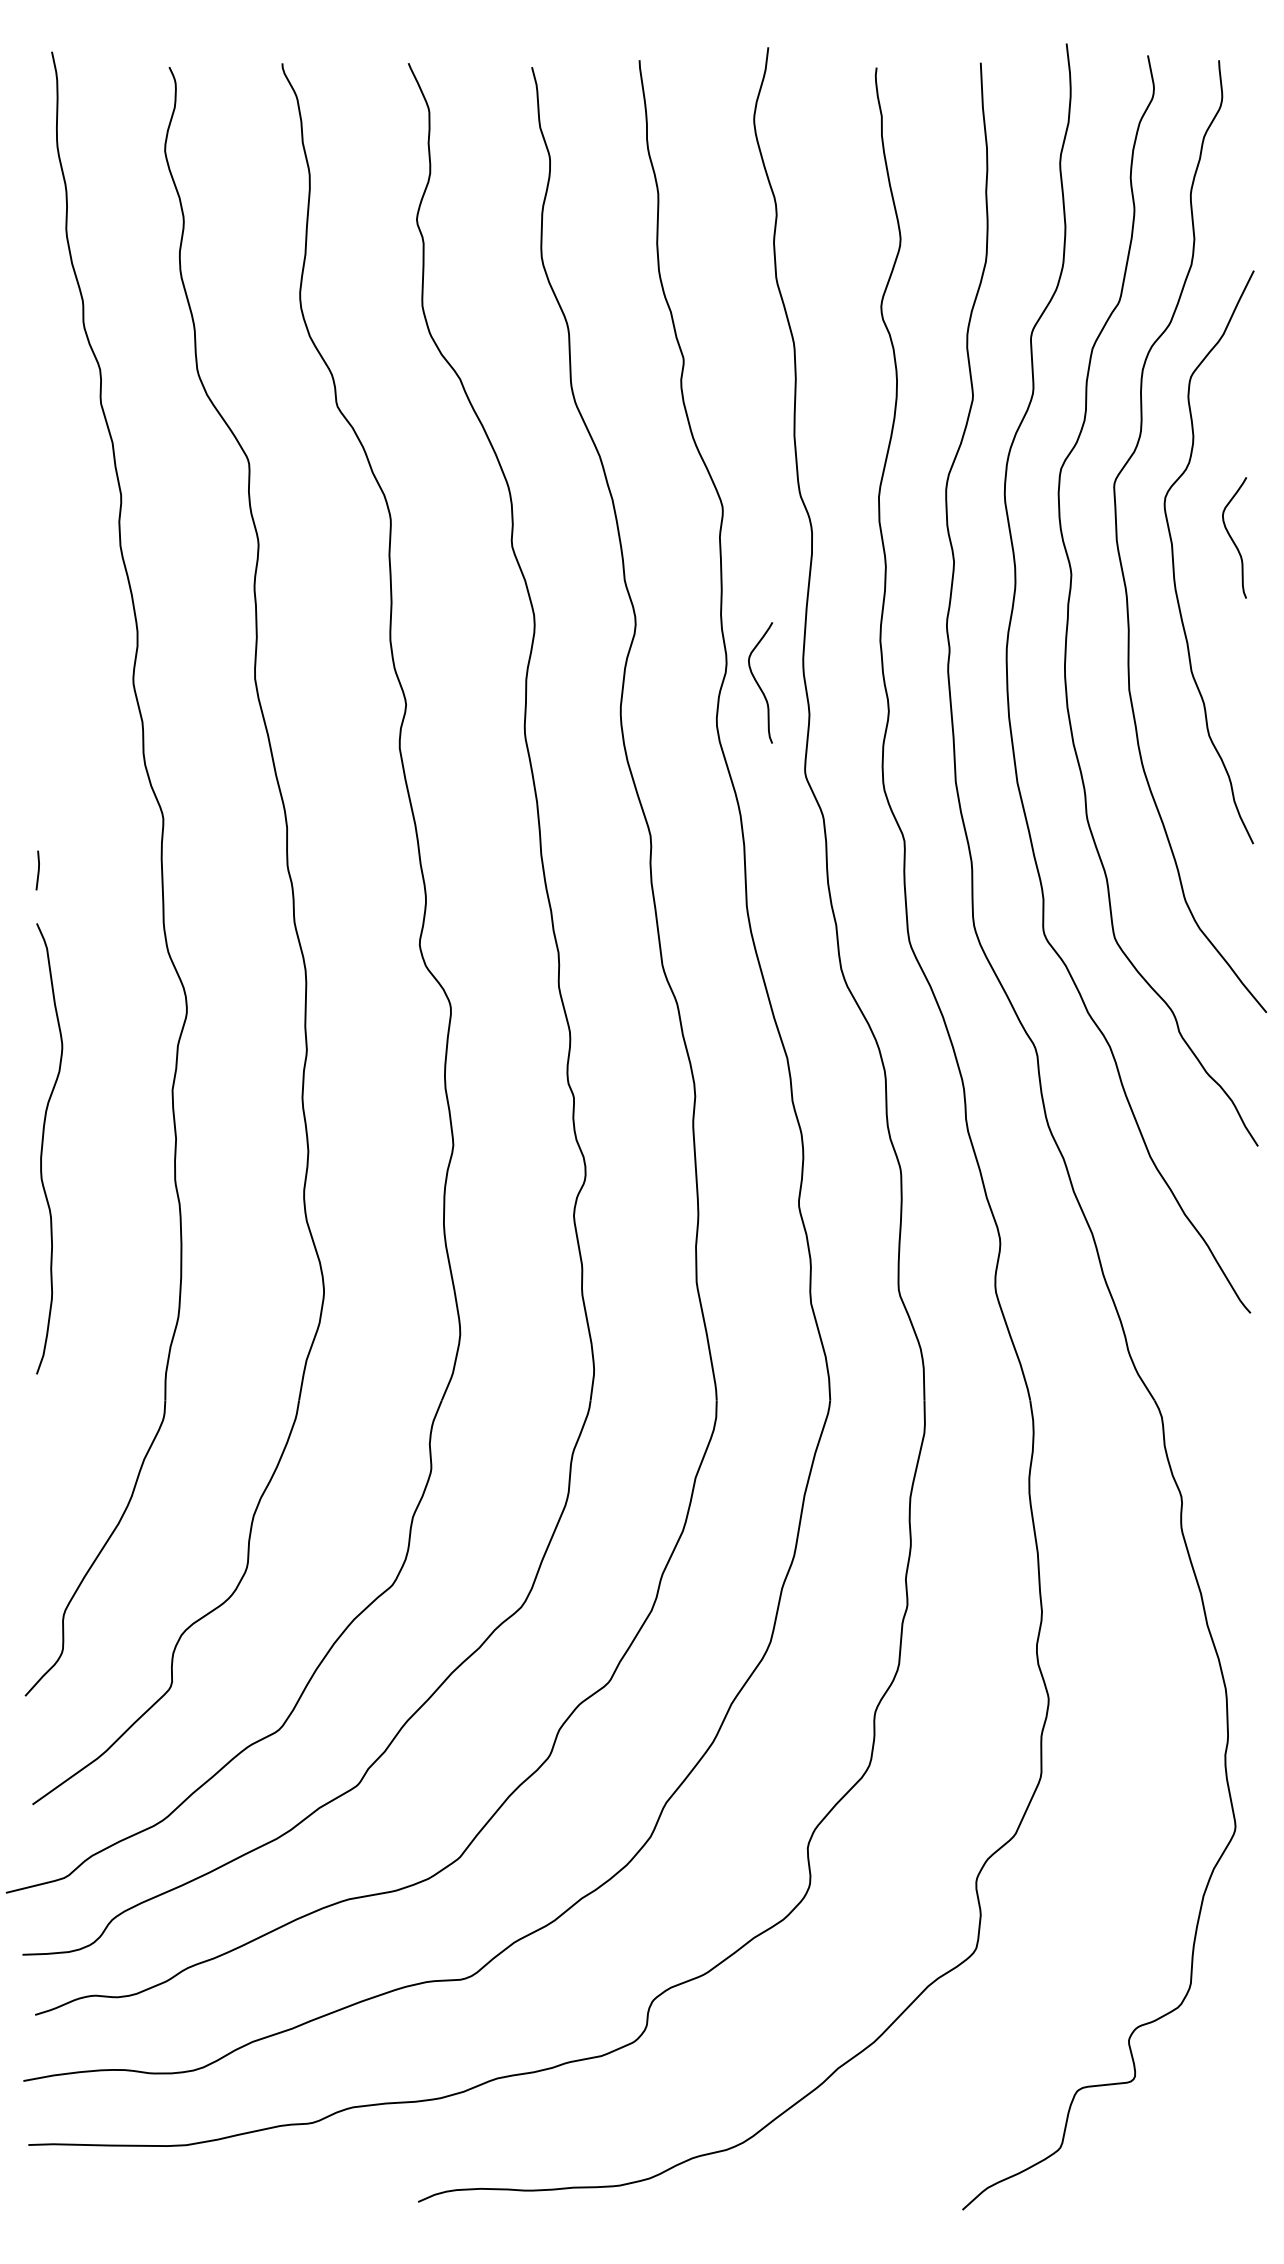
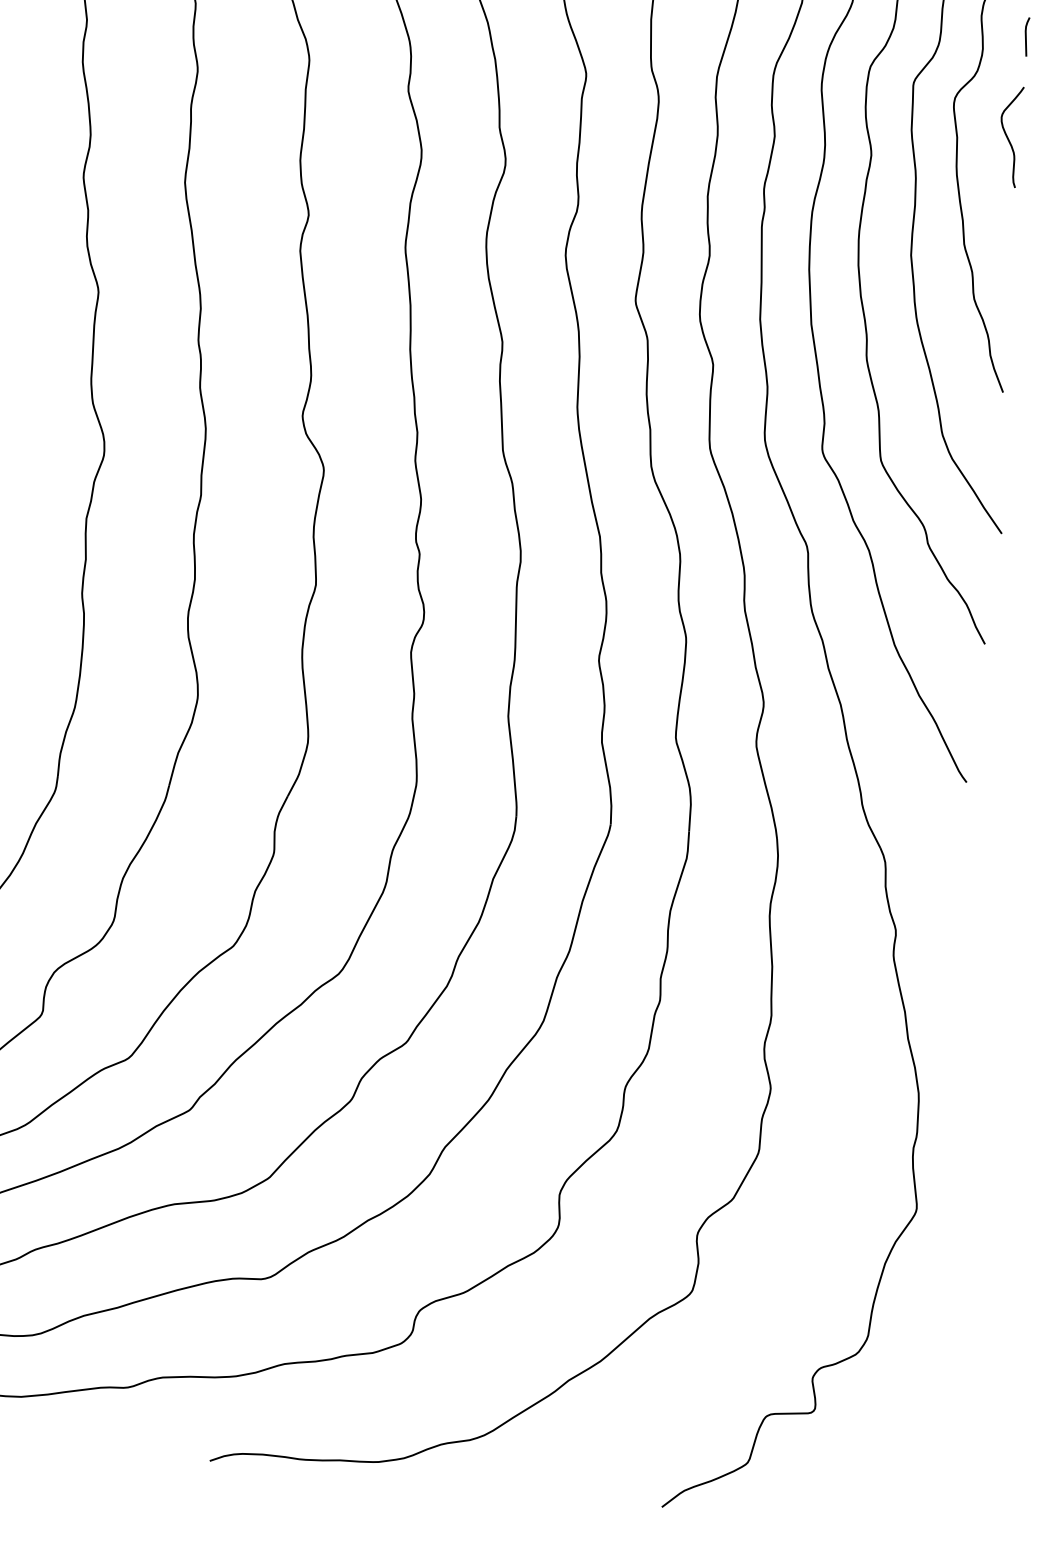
line: (1243, 416) -> (1025, 36), added
curve: (758, 683) -> (603, 223), removed

